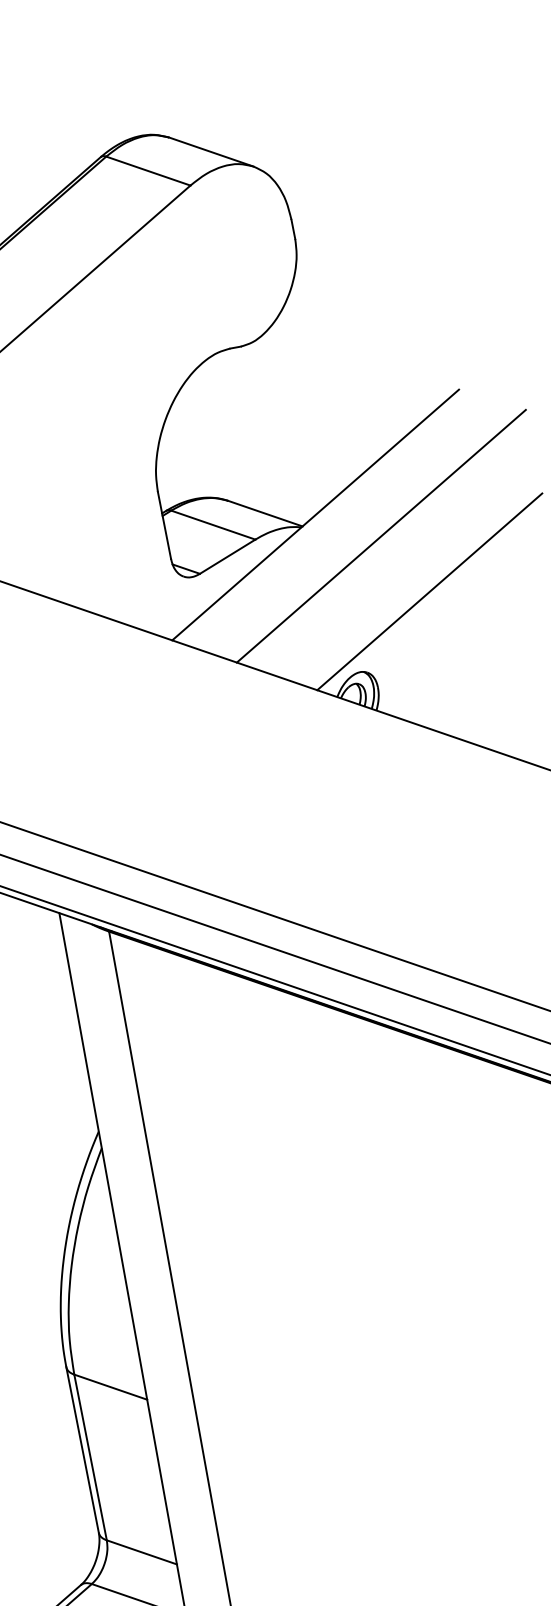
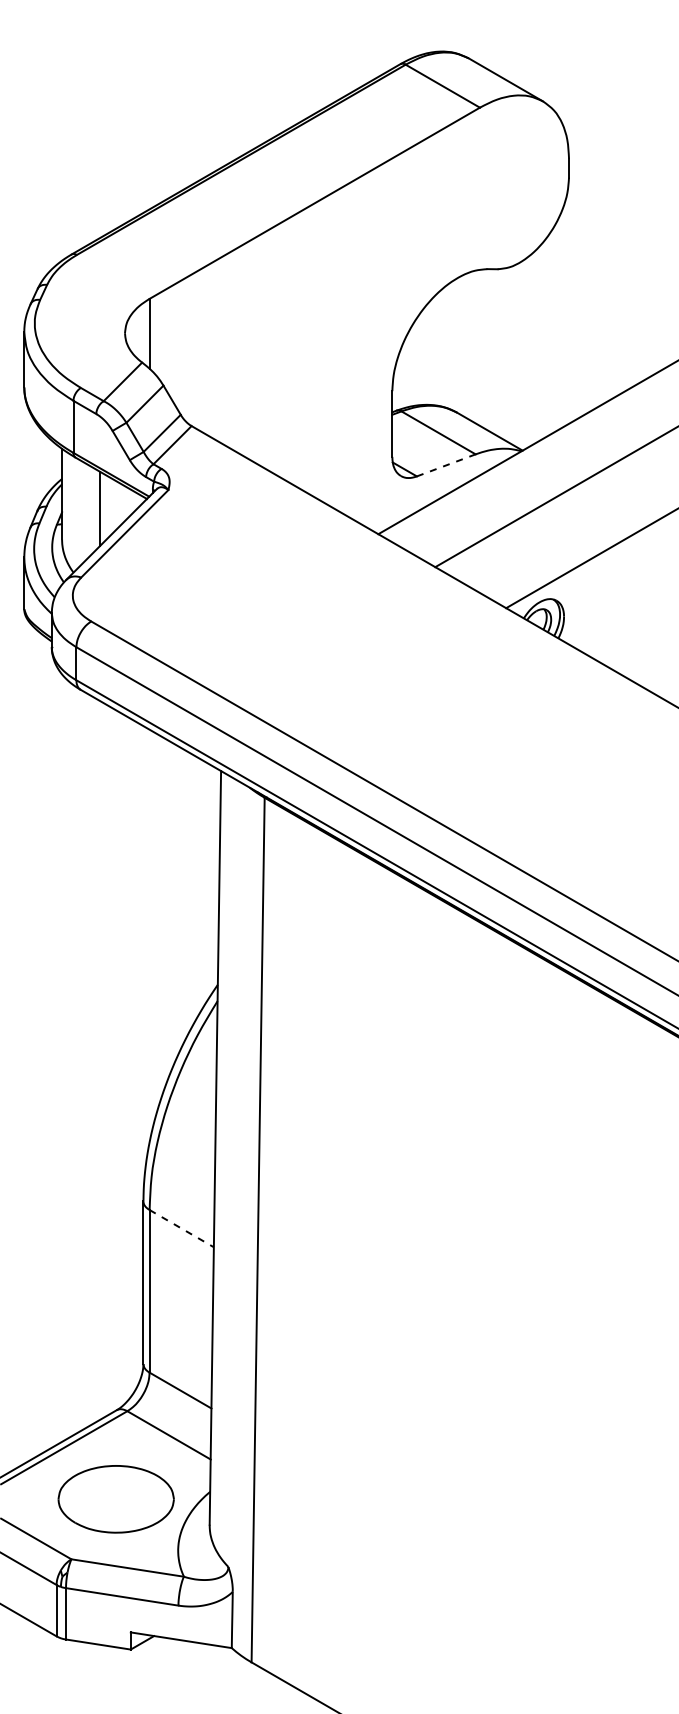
line: (227, 556) -> (446, 465), solid -> dashed
line: (111, 1386) -> (182, 1228), solid -> dashed

